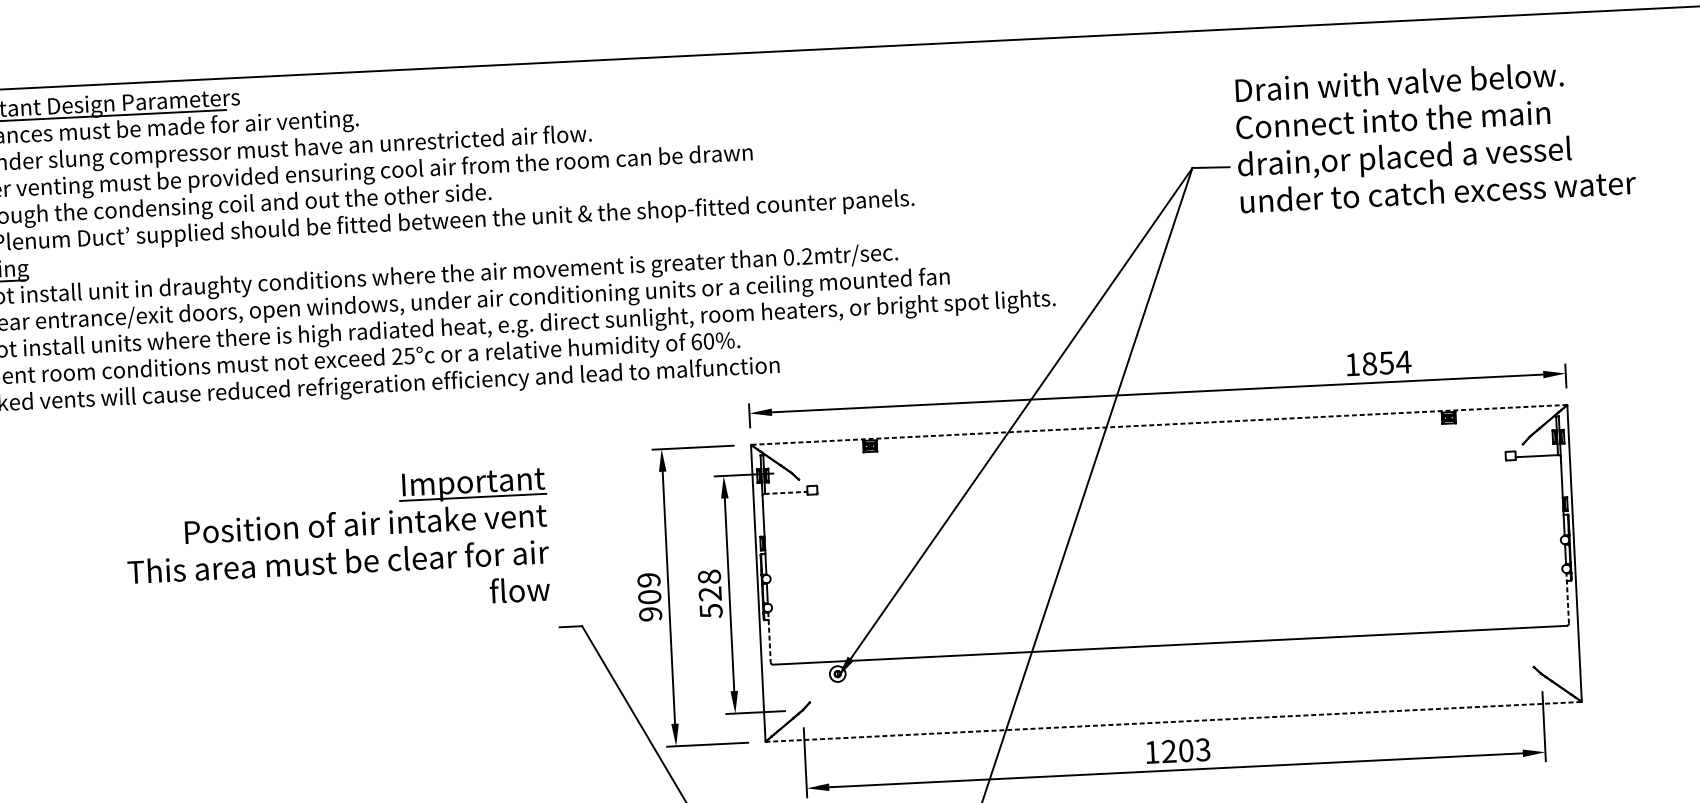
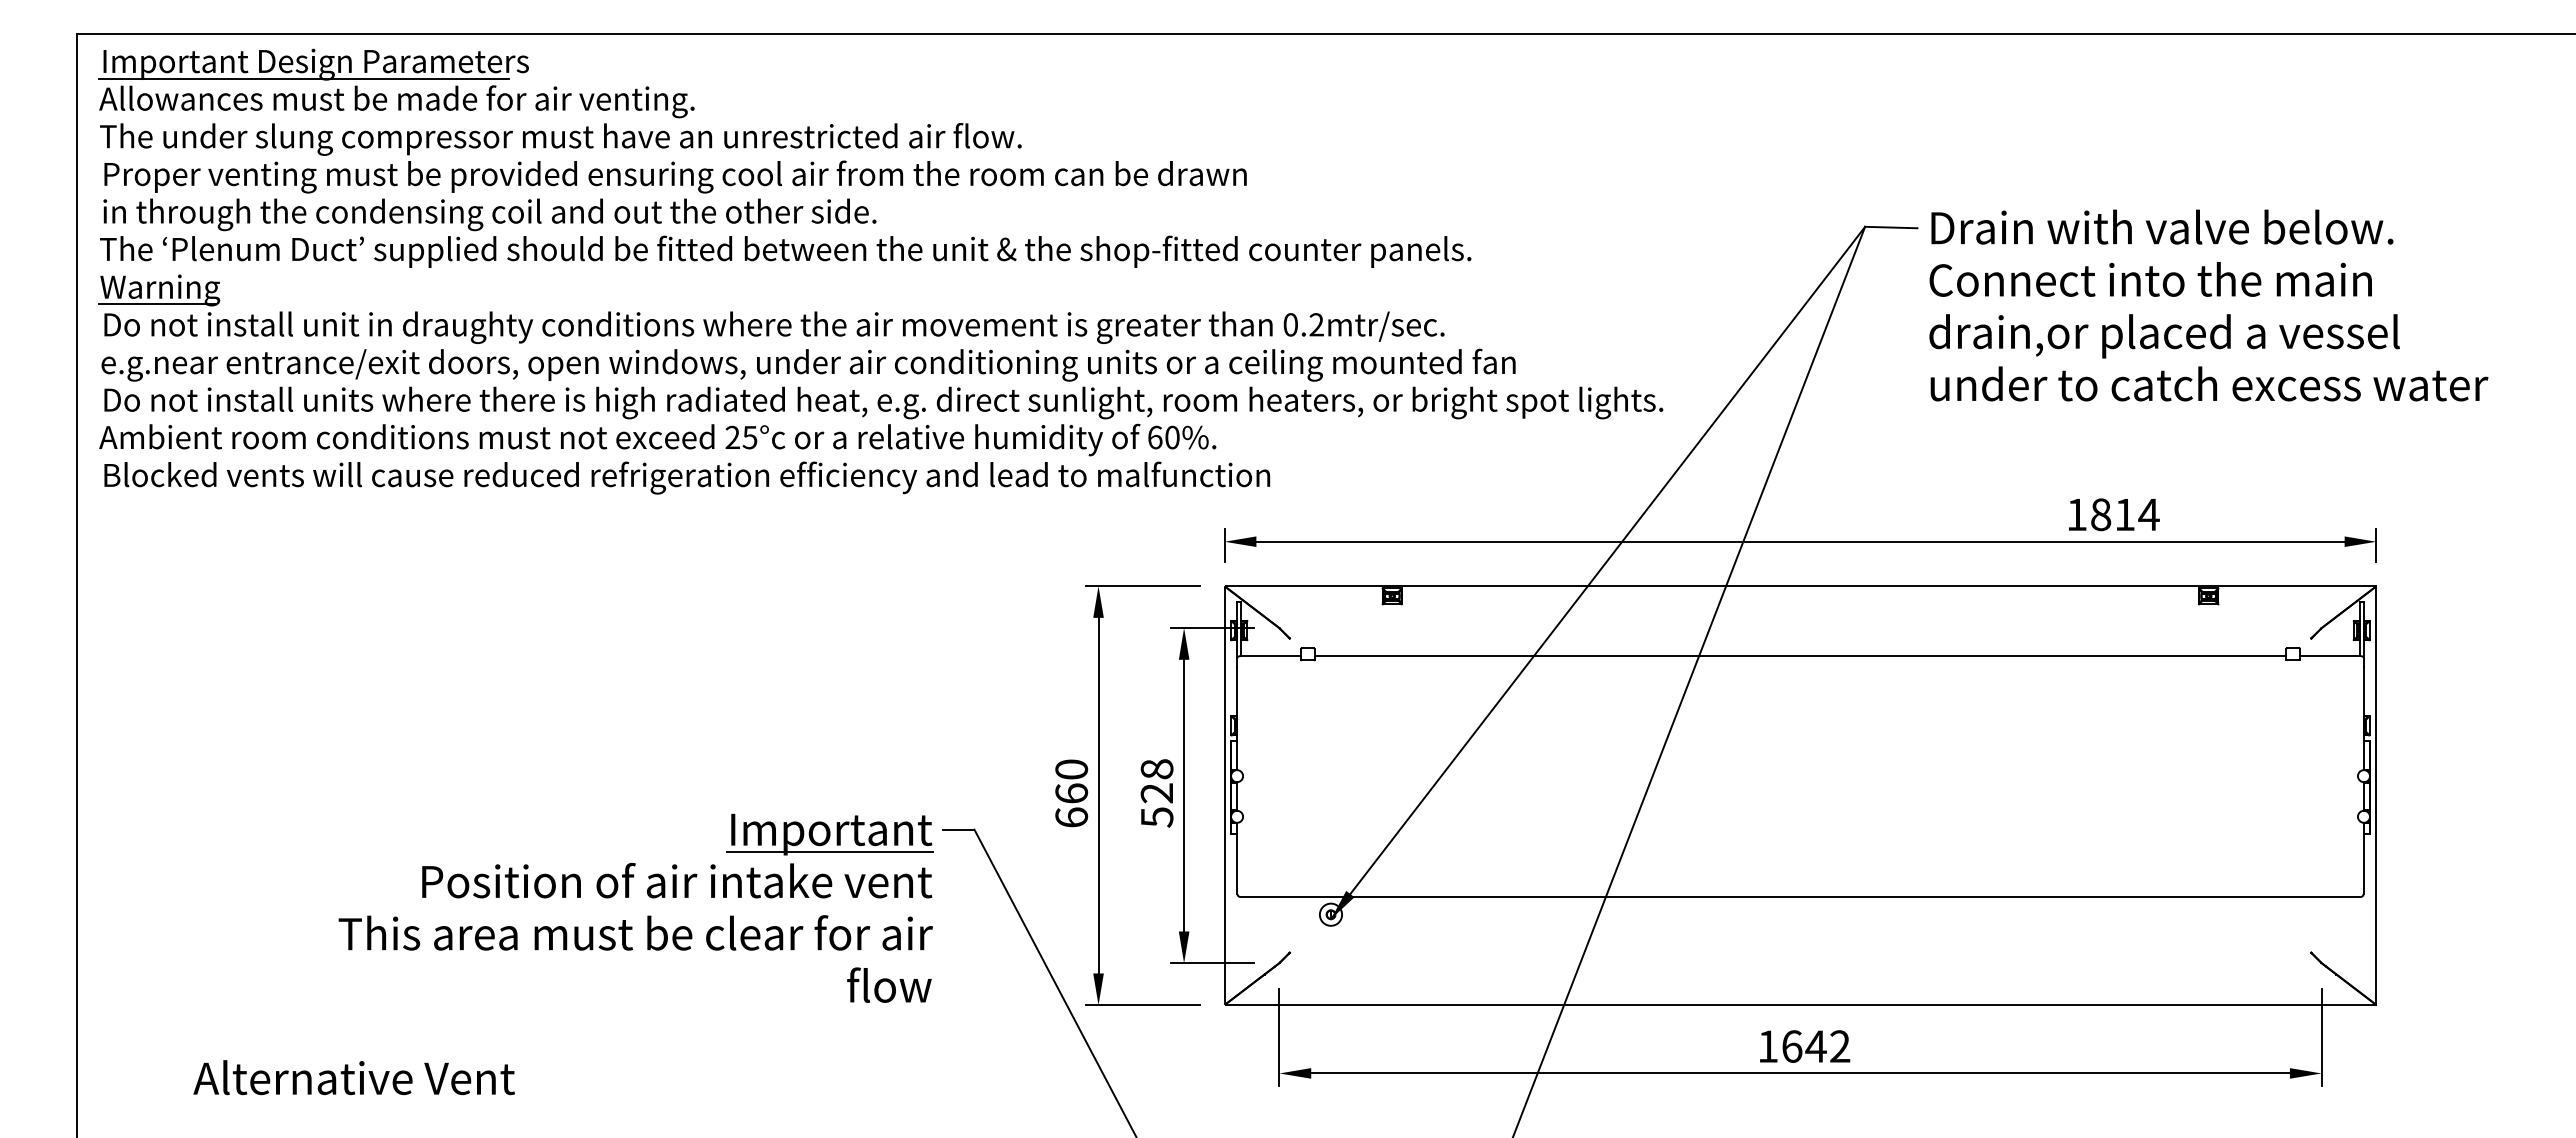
text: (1434, 136) -> (2208, 305), moved
text: (1386, 363) -> (2124, 515), 1854 -> 1814
line: (1159, 425) -> (1801, 586), dashed -> solid
line: (1161, 474) -> (1800, 656), added
line: (786, 493) -> (1271, 656), dashed -> solid
part: (331, 536) -> (628, 897), moved
text: (649, 597) -> (1071, 793), 909 -> 660
line: (1567, 598) -> (2363, 858), dashed -> solid
line: (769, 637) -> (1237, 858), dashed -> solid
line: (1173, 722) -> (1800, 1005), dashed -> solid
text: (1186, 750) -> (1816, 1046), 1203 -> 1642

